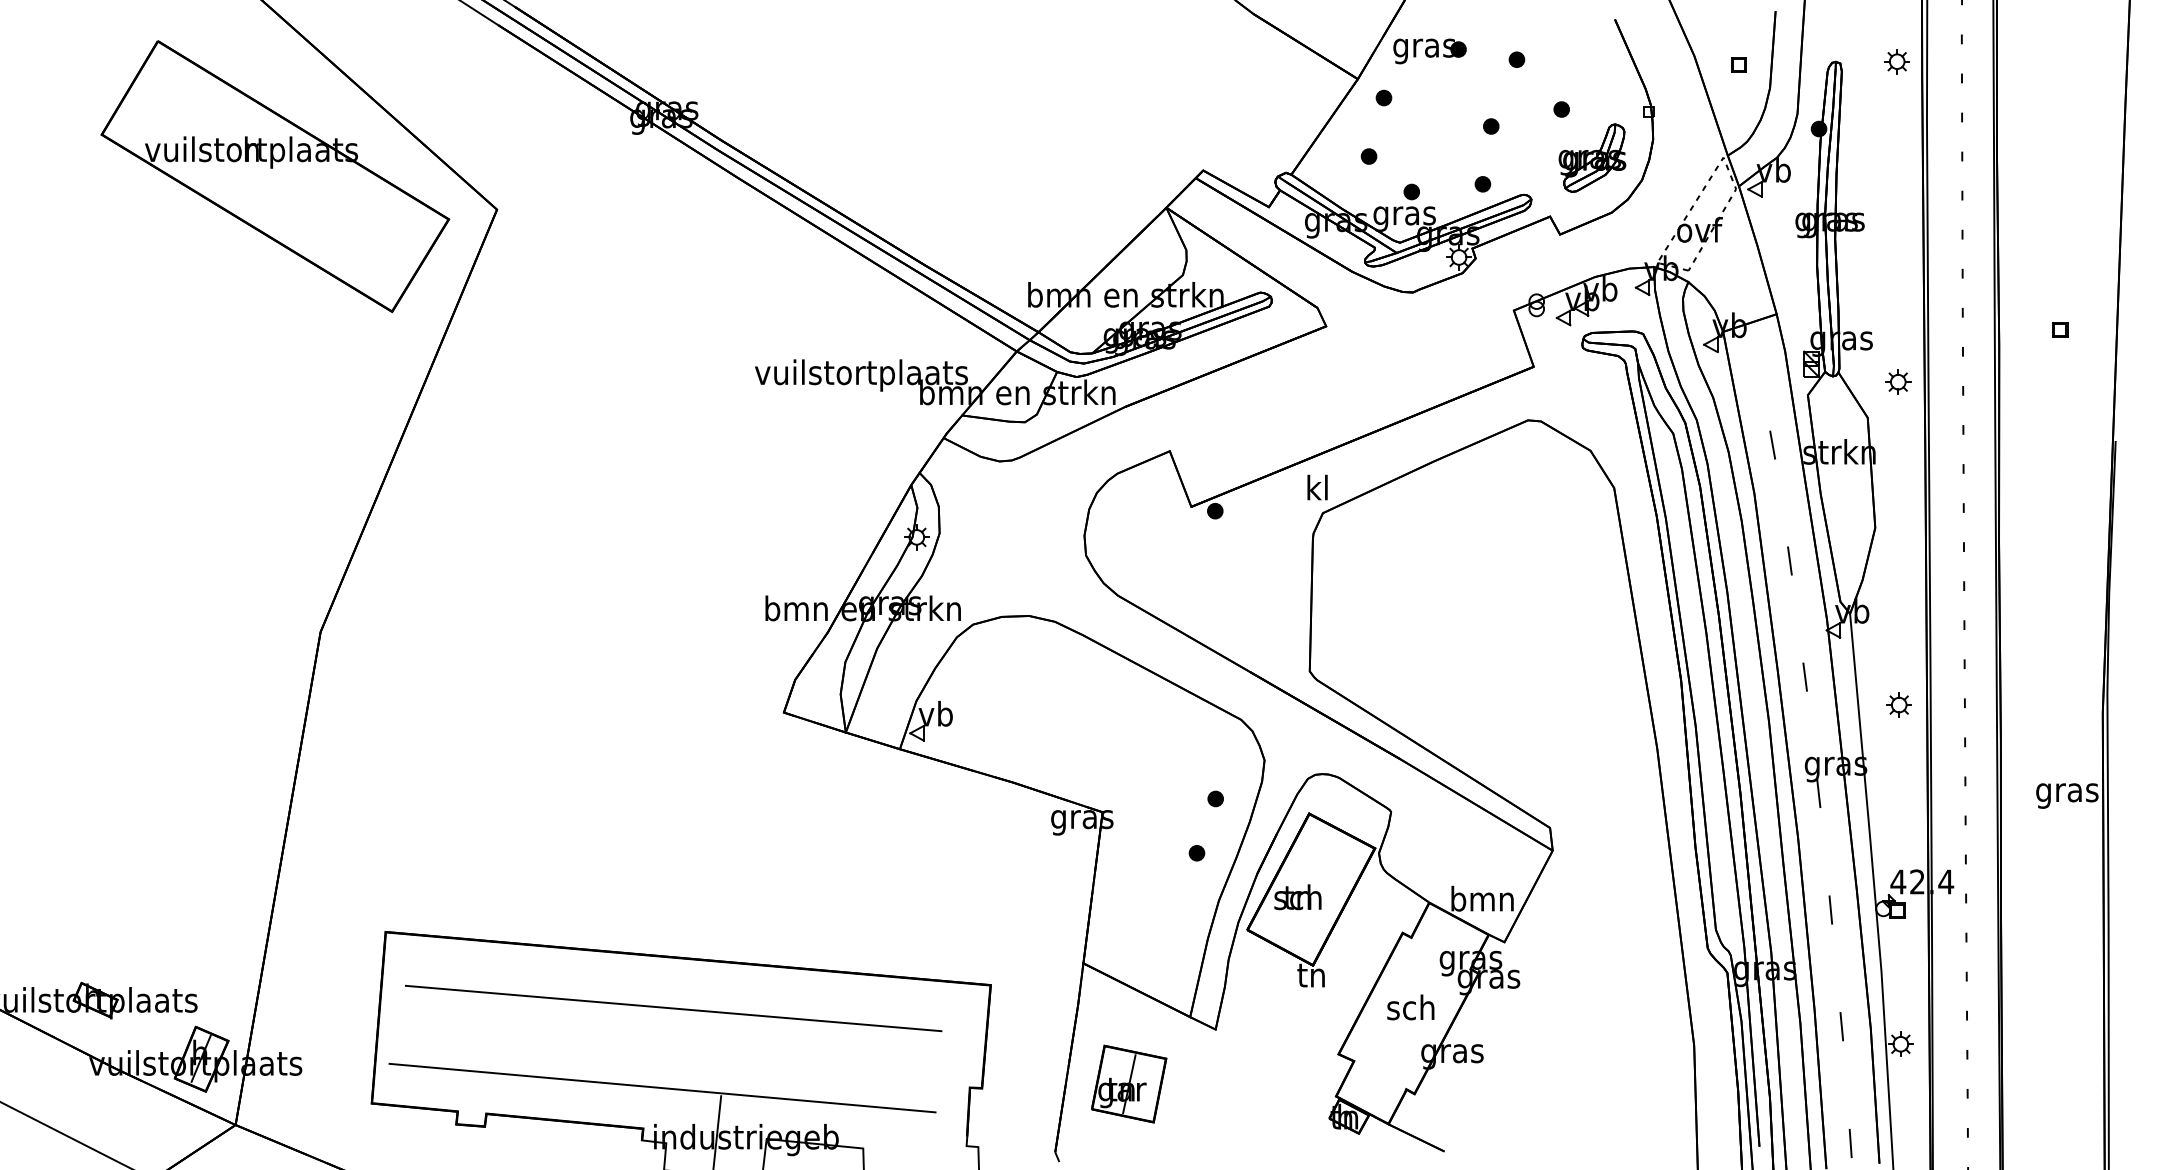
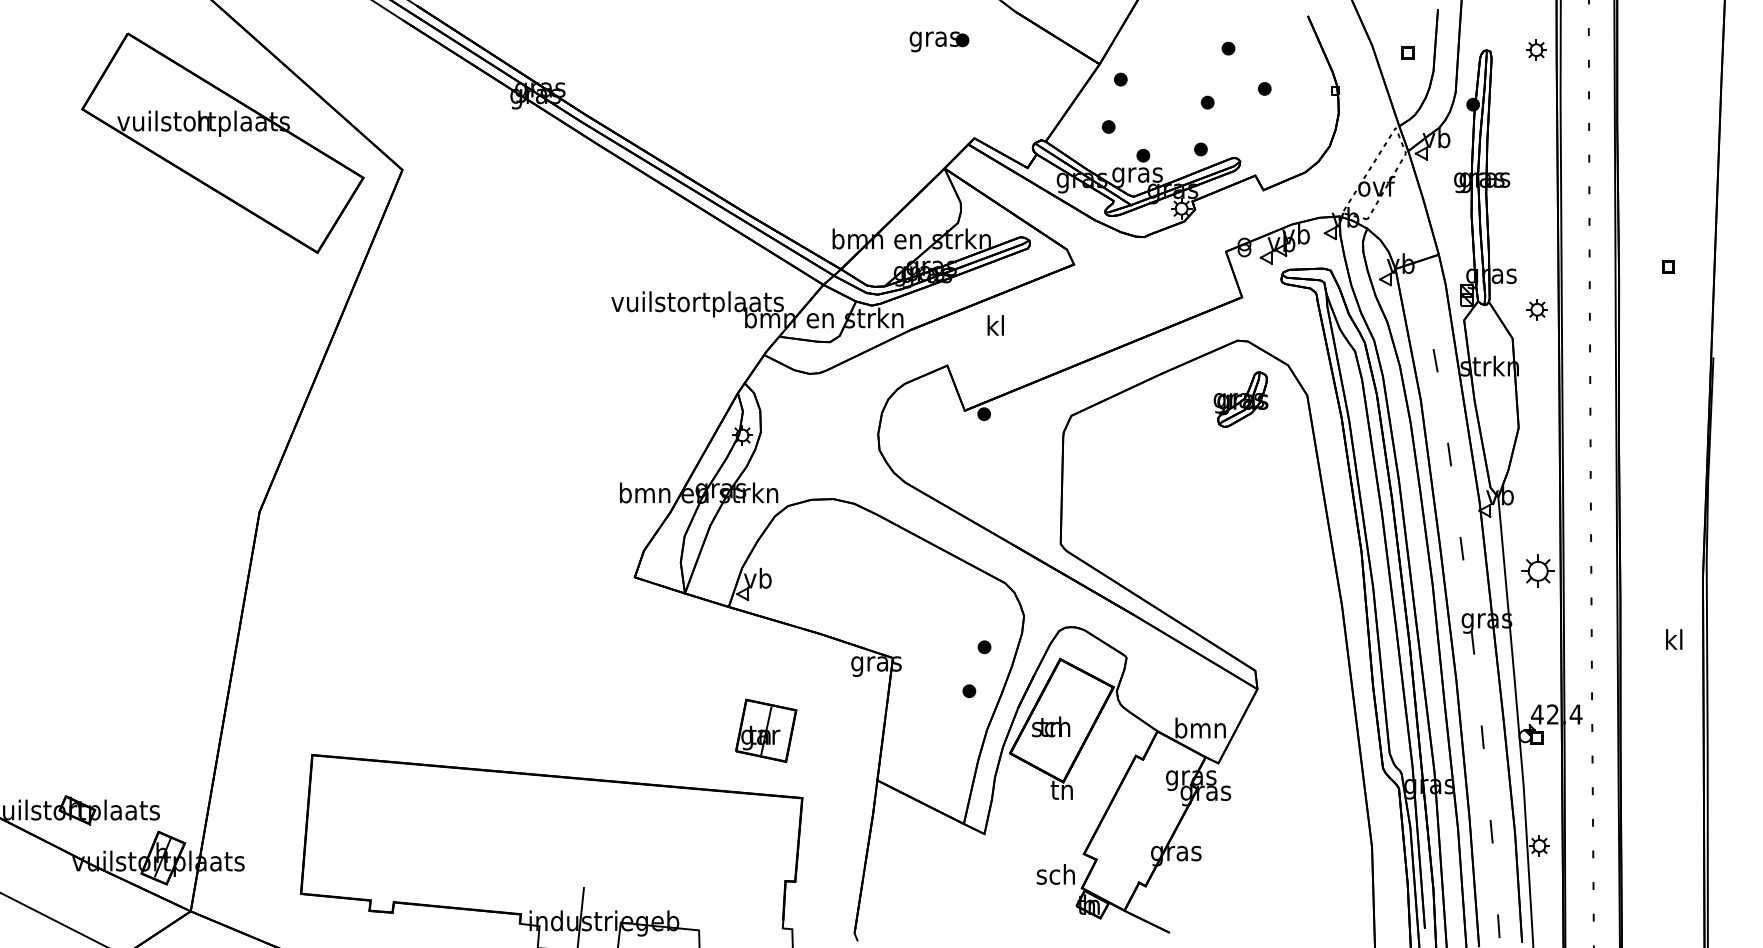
part: (1429, 51) -> (939, 41), moved
part: (1592, 157) -> (1241, 399), moved
text: (1317, 487) -> (995, 325), moved
part: (1898, 704) -> (1537, 570), size x1.6
text: (2067, 792) -> (1674, 642), gras -> kl
text: (1410, 1007) -> (1055, 874), moved
line: (673, 1008) -> (545, 816), removed
part: (1129, 1083) -> (766, 730), moved
line: (662, 1087) -> (536, 880), removed

